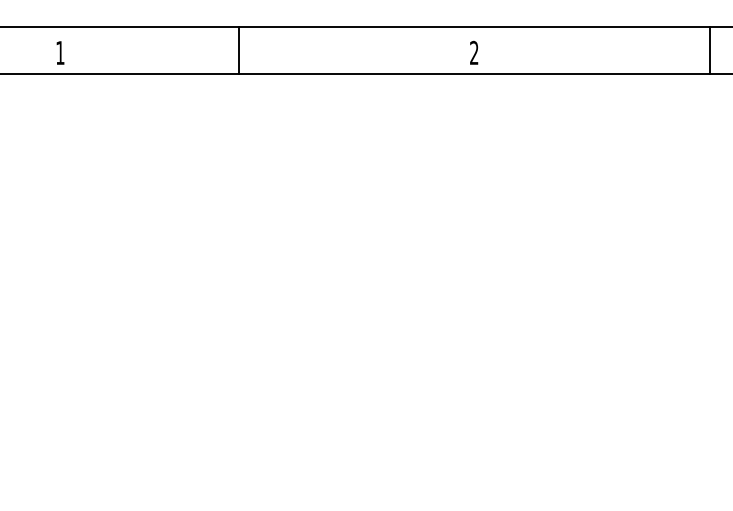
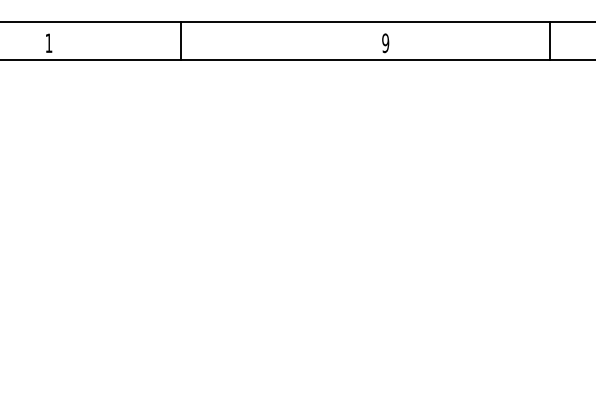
line: (239, 49) -> (180, 40), moved
line: (709, 49) -> (549, 40), moved
text: (473, 53) -> (385, 43), 2 -> 9

